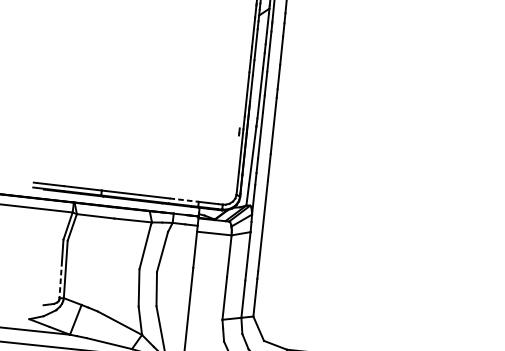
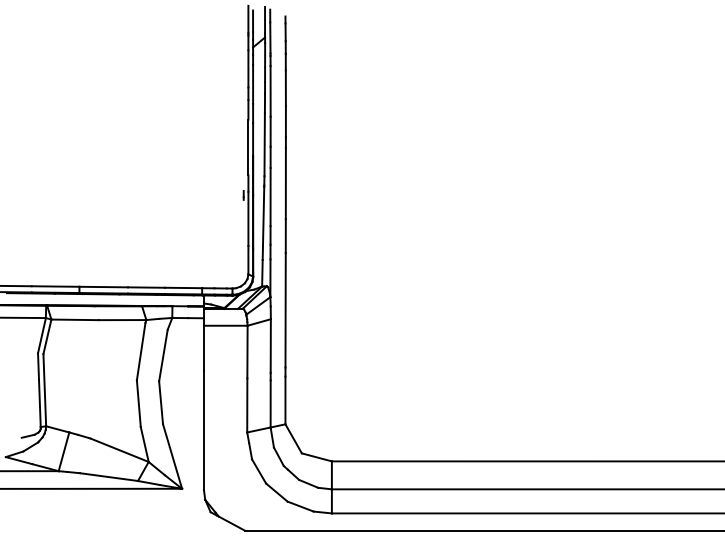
line: (184, 199) -> (183, 287), dashed -> solid
line: (60, 280) -> (39, 404), dashed -> solid

